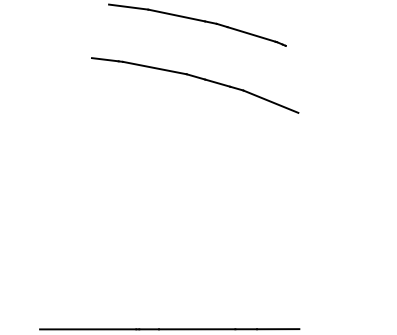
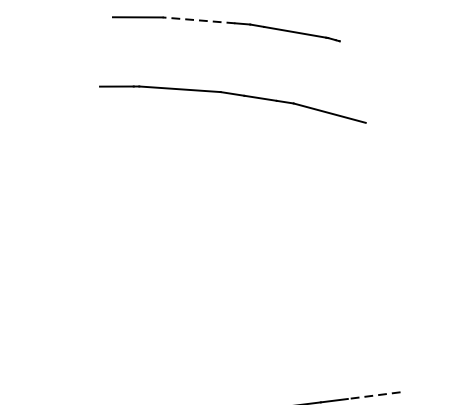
line: (176, 15) -> (198, 20), solid -> dashed
line: (277, 329) -> (373, 396), solid -> dashed

